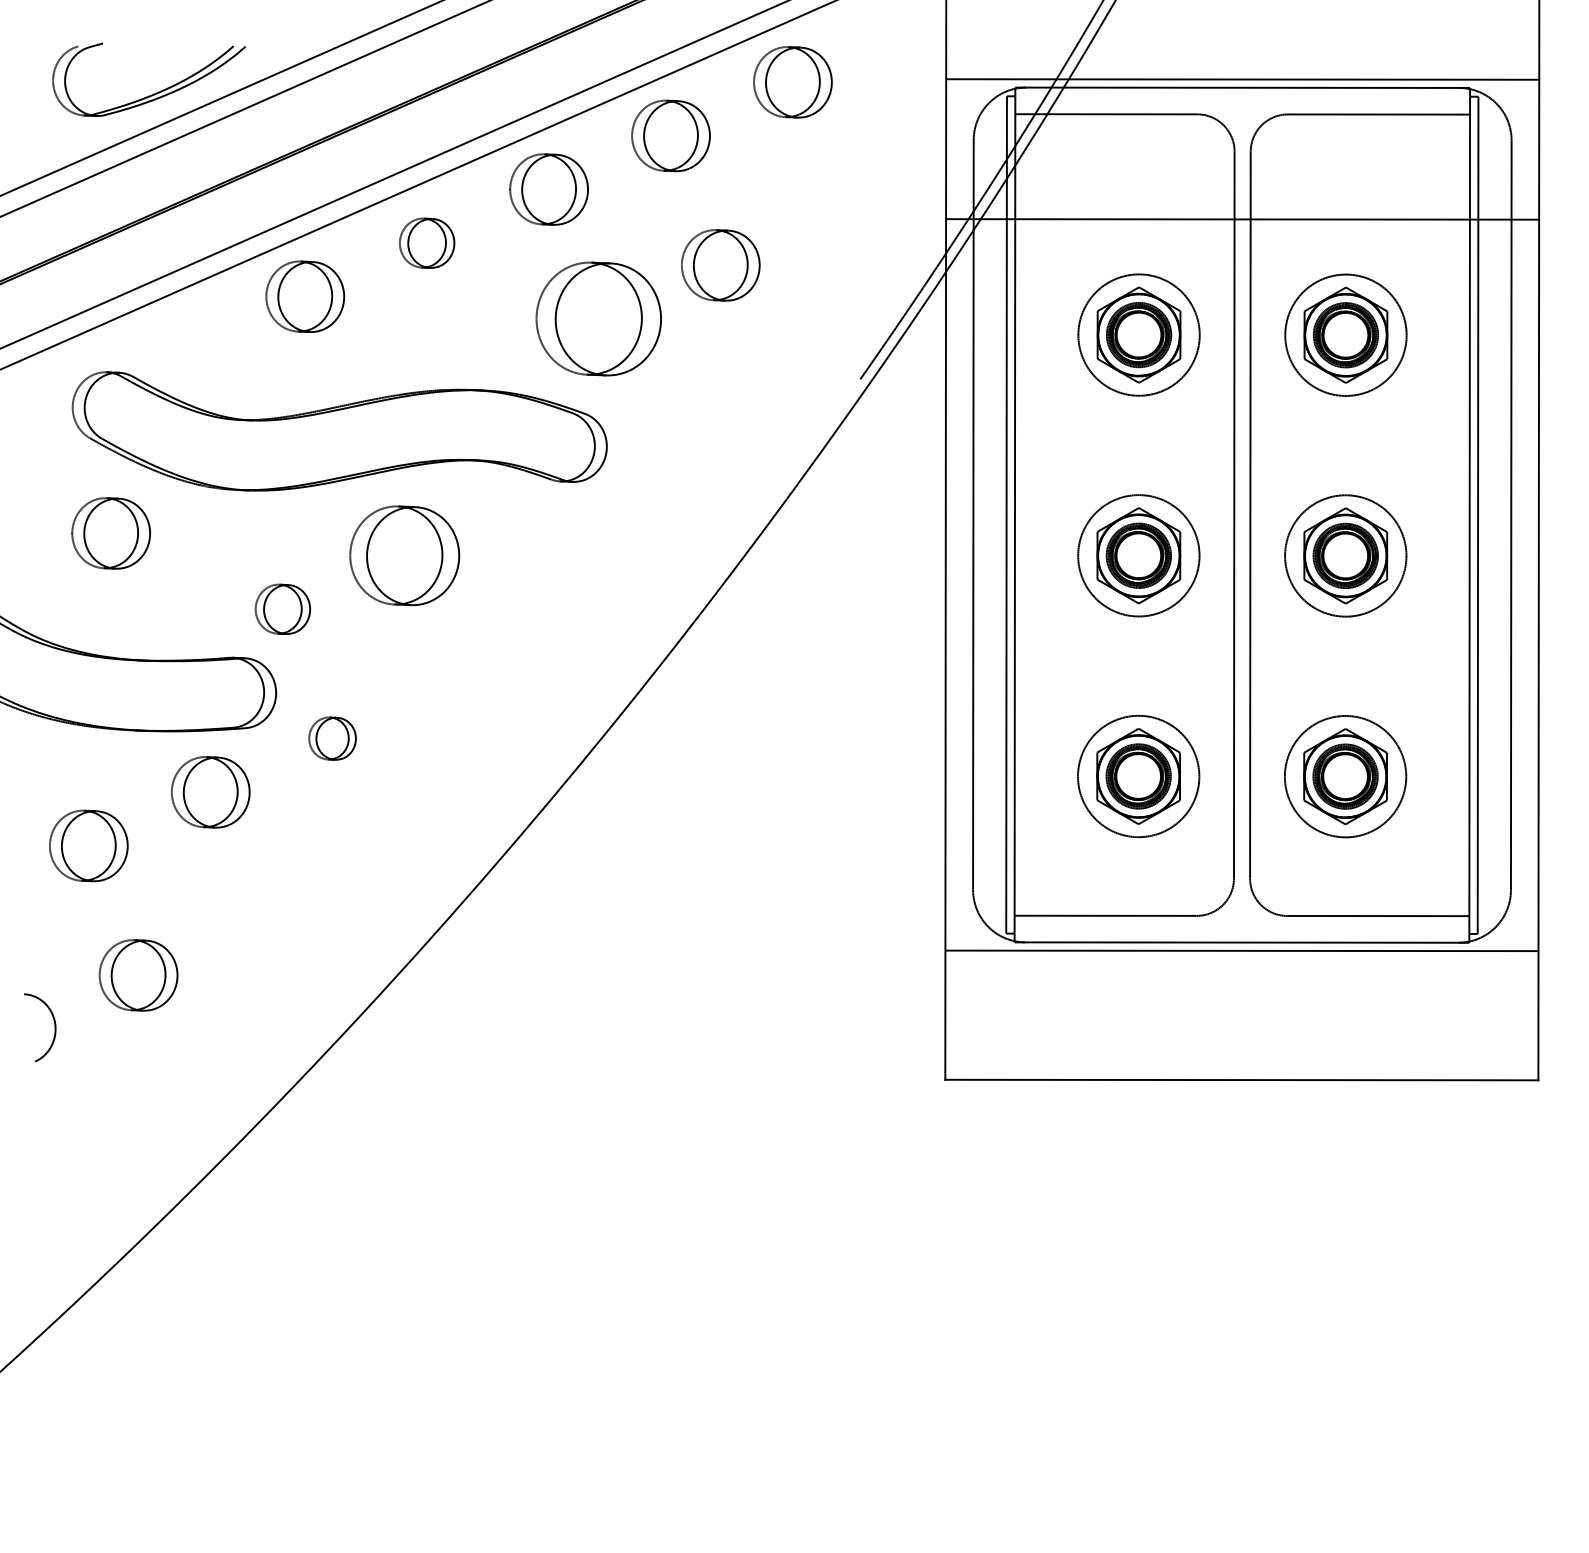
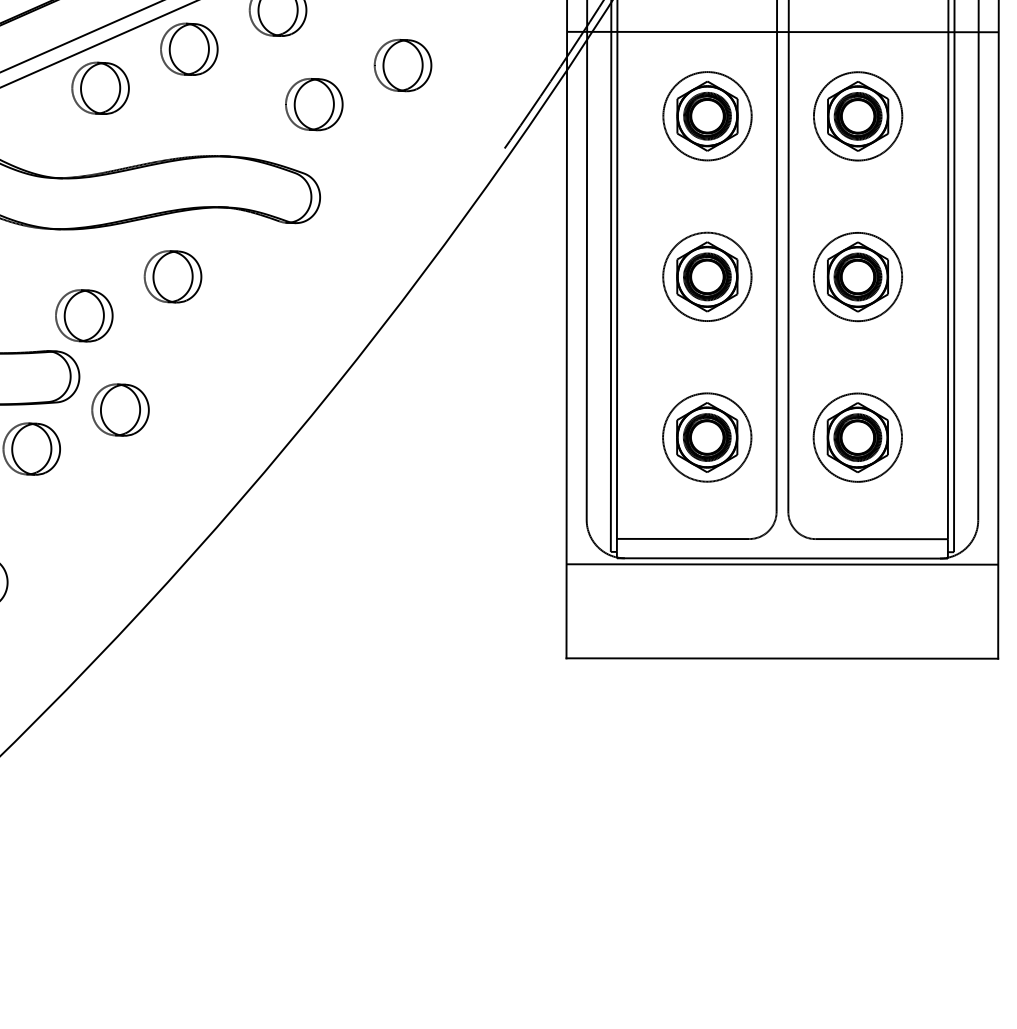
part: (426, 243) -> (188, 49), size x1.43
part: (598, 318) -> (314, 104), size x0.62
part: (404, 555) -> (172, 276), size x0.71
part: (282, 609) -> (84, 316), size x1.43
part: (332, 738) -> (120, 409), size x1.67

